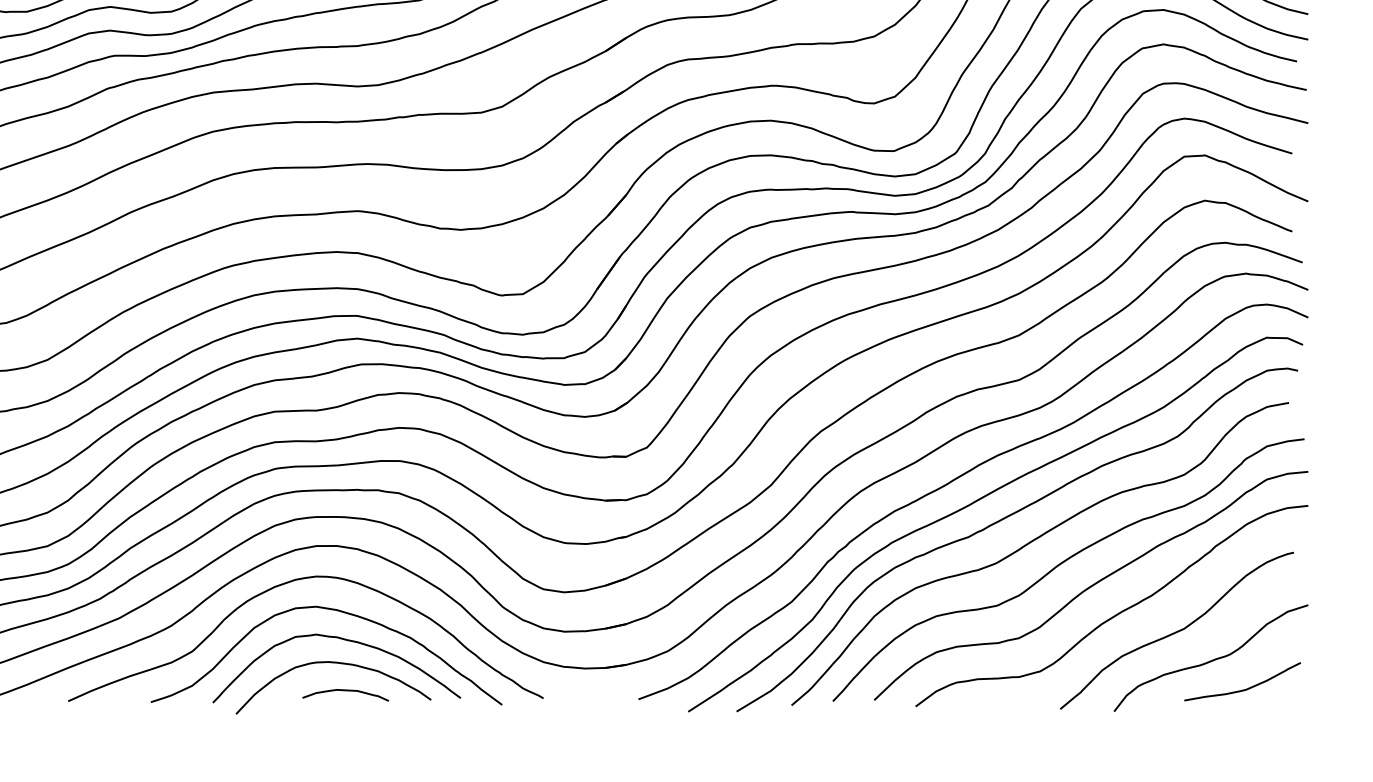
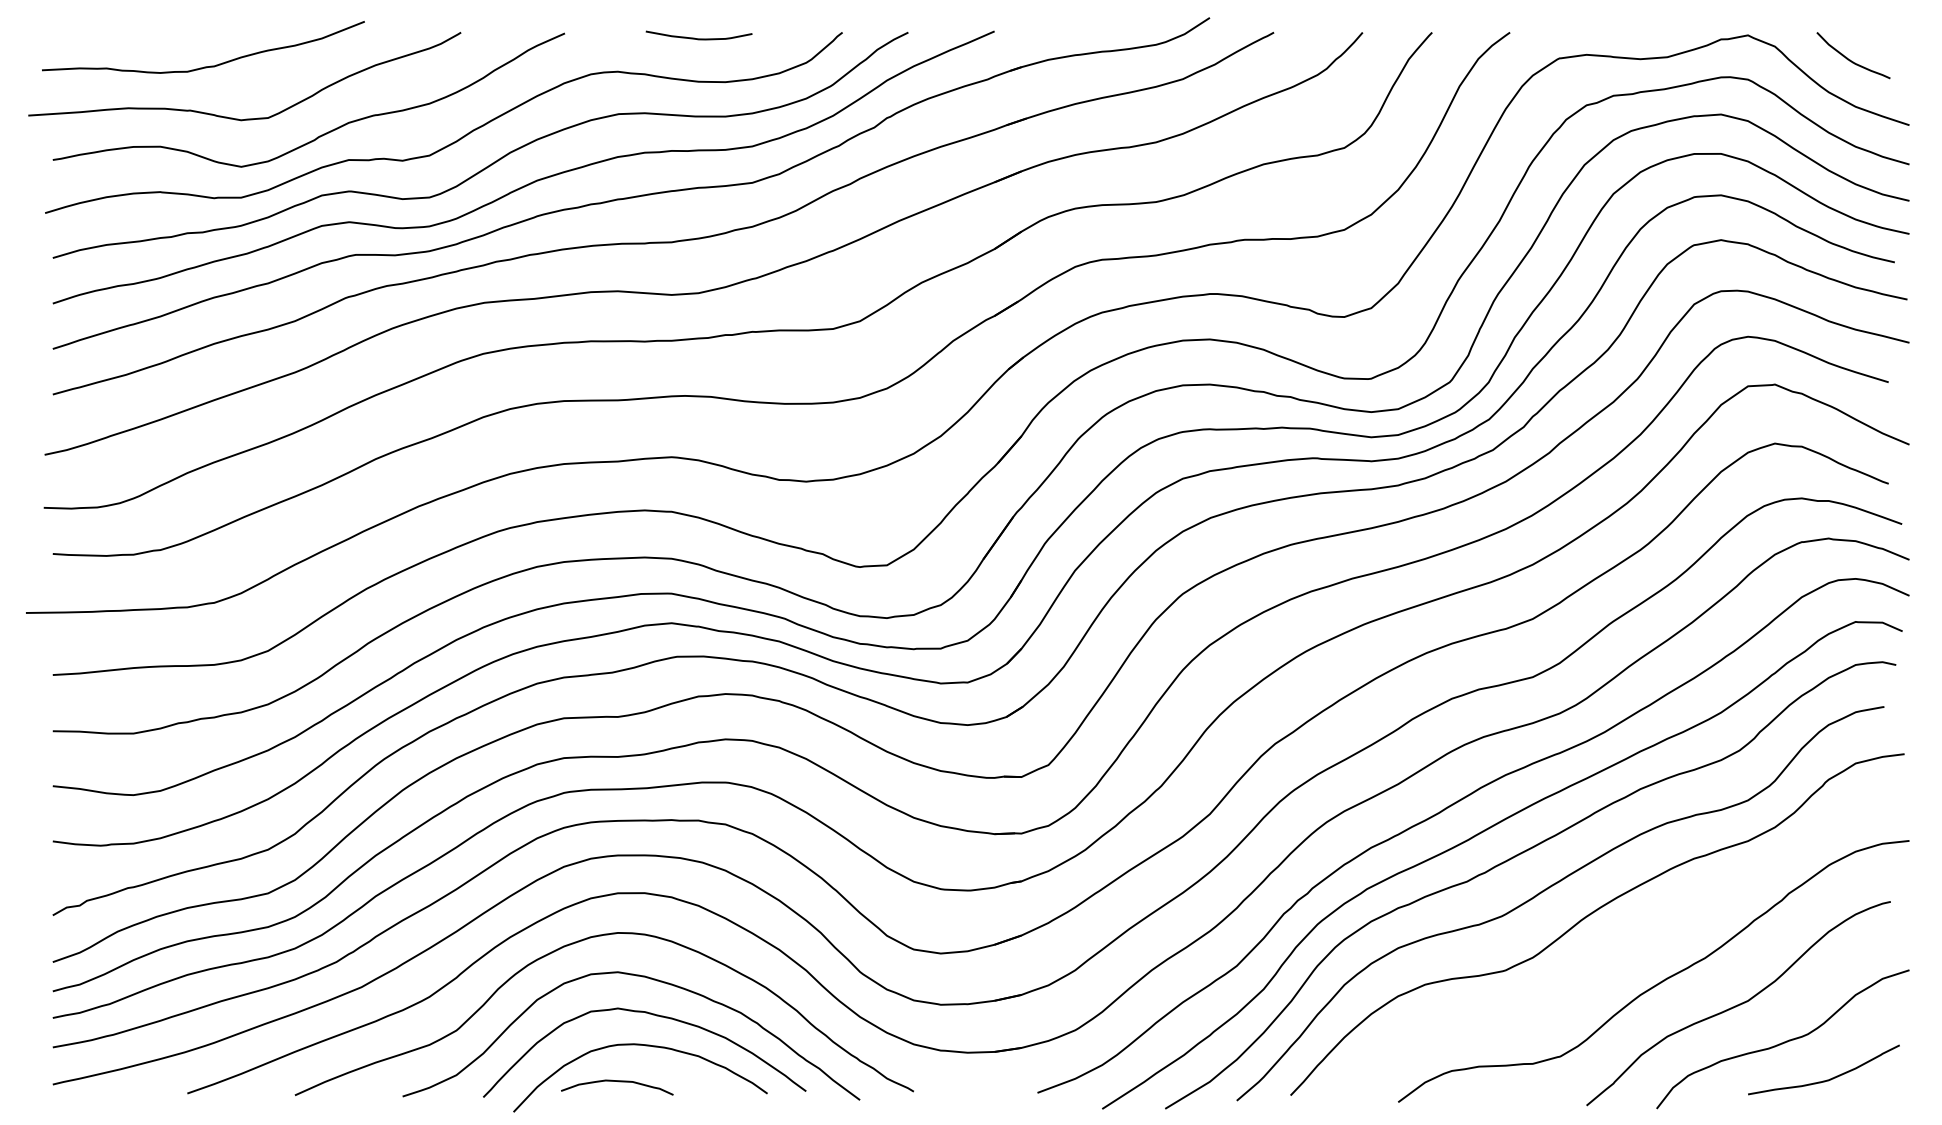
curve: (1090, 585) -> (1626, 944), removed
curve: (346, 691) -> (618, 1082), moved

